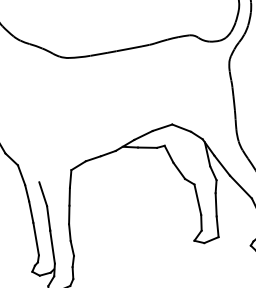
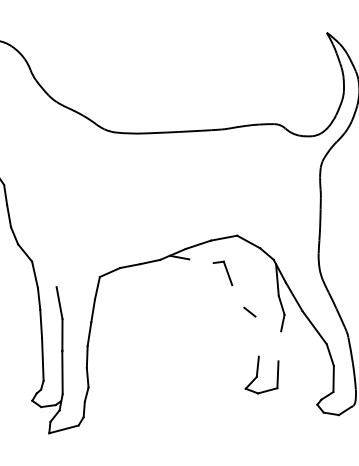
line: (147, 147) -> (201, 261), removed
line: (179, 170) -> (238, 296), removed
line: (197, 199) -> (256, 336), removed
line: (215, 205) -> (279, 346), removed

